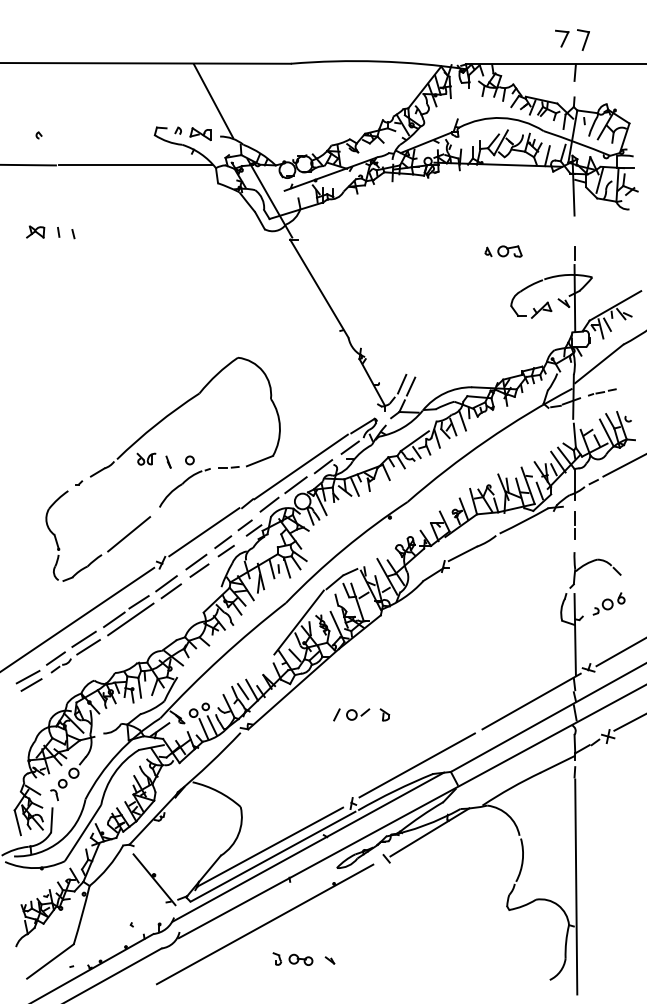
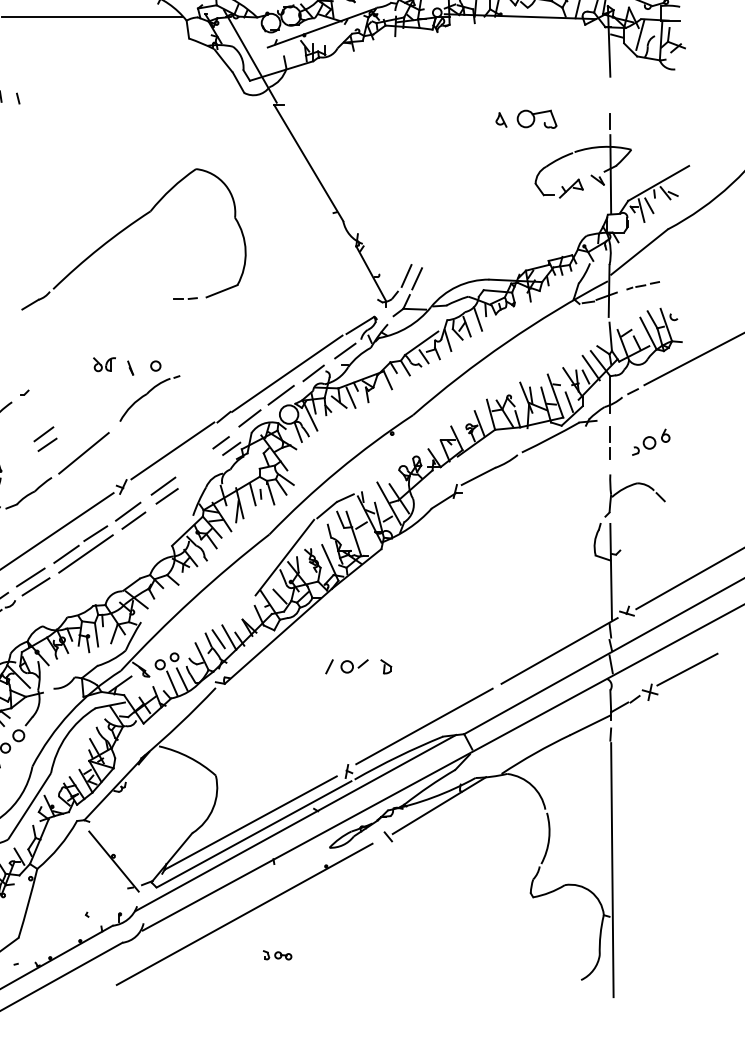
part: (503, 251) -> (526, 119), size x1.4
part: (178, 409) -> (125, 230), moved
part: (224, 546) -> (45, 439), moved
part: (608, 603) -> (650, 441), moved
part: (292, 958) -> (277, 954), size x0.6
part: (329, 960) -> (320, 956), removed

